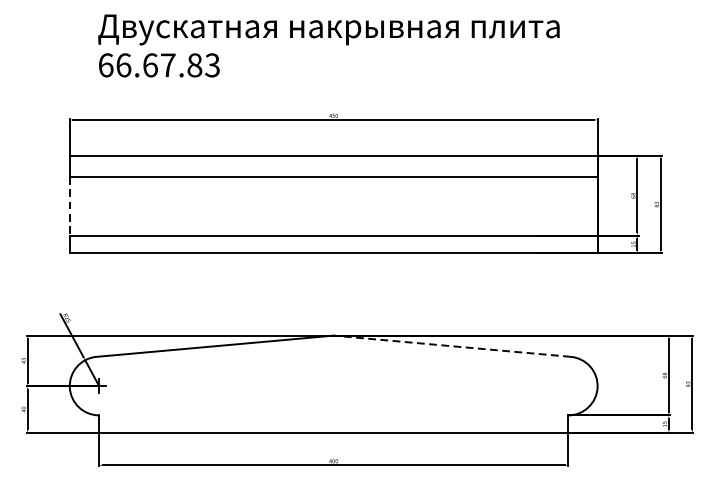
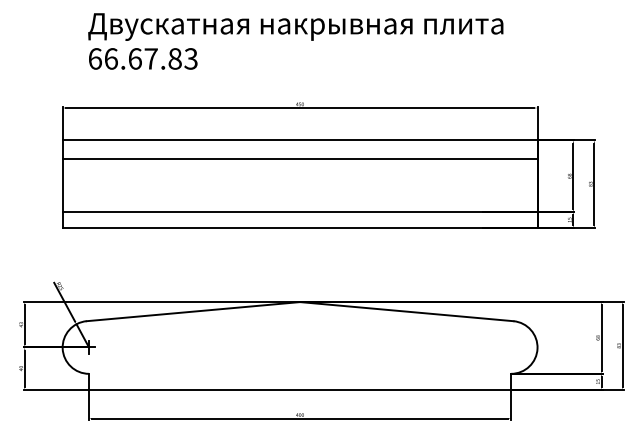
line: (69, 207) -> (62, 186), dashed -> solid
line: (451, 346) -> (406, 311), dashed -> solid

